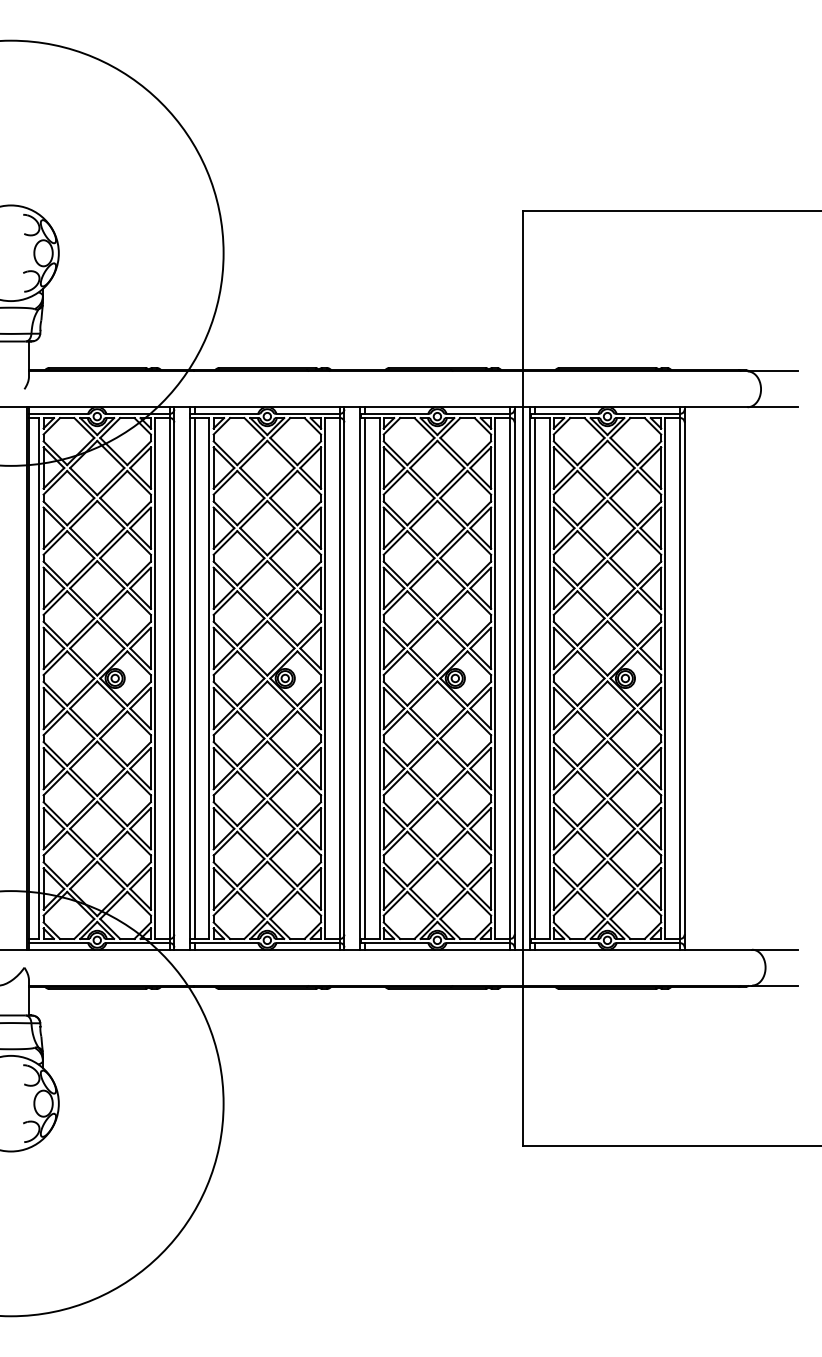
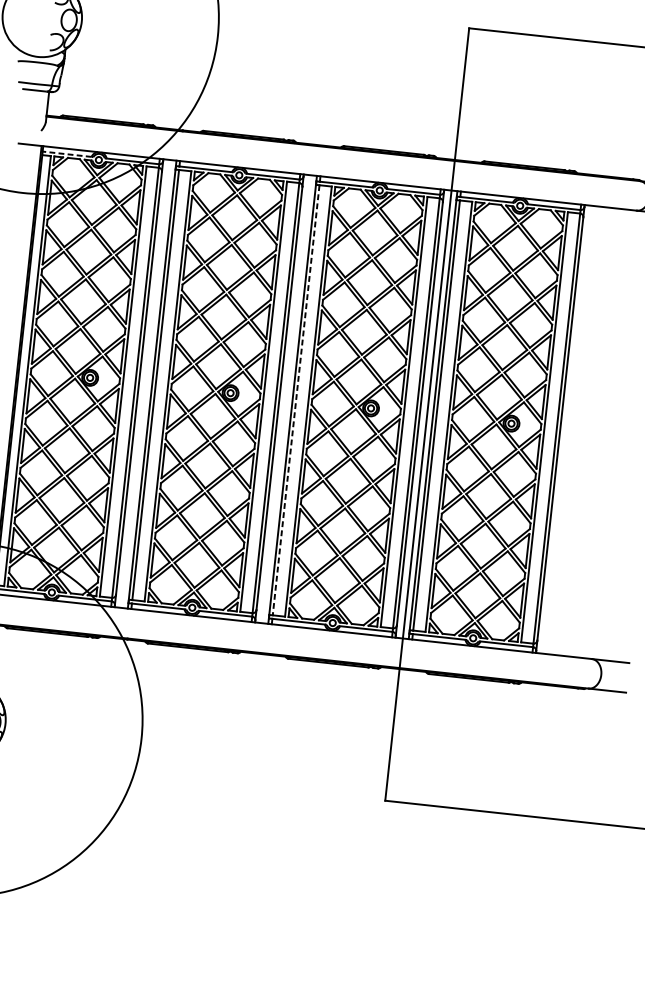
line: (58, 413) -> (67, 154), solid -> dashed
line: (364, 678) -> (296, 400), solid -> dashed

